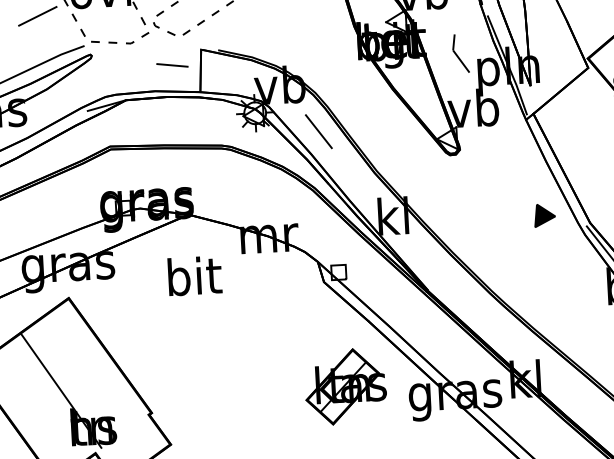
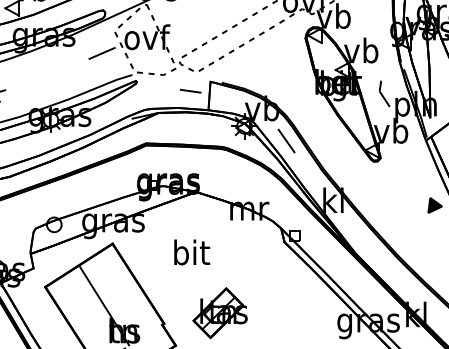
text: (195, 276) -> (192, 252), moved
part: (344, 387) -> (219, 313), moved

